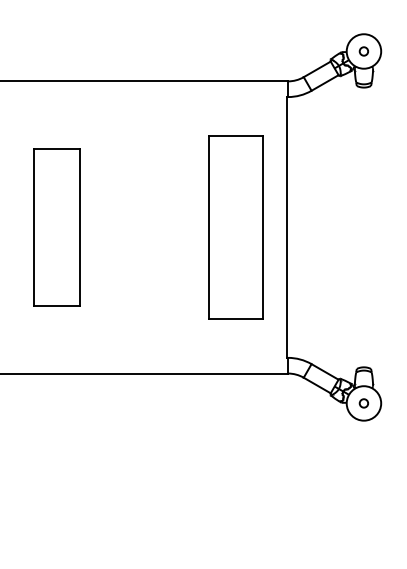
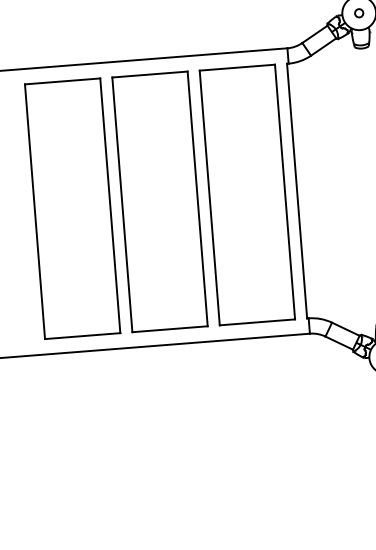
part: (56, 227) -> (72, 208), size x1.67
part: (146, 227) -> (160, 201), added
part: (235, 227) -> (247, 195), size x1.43

